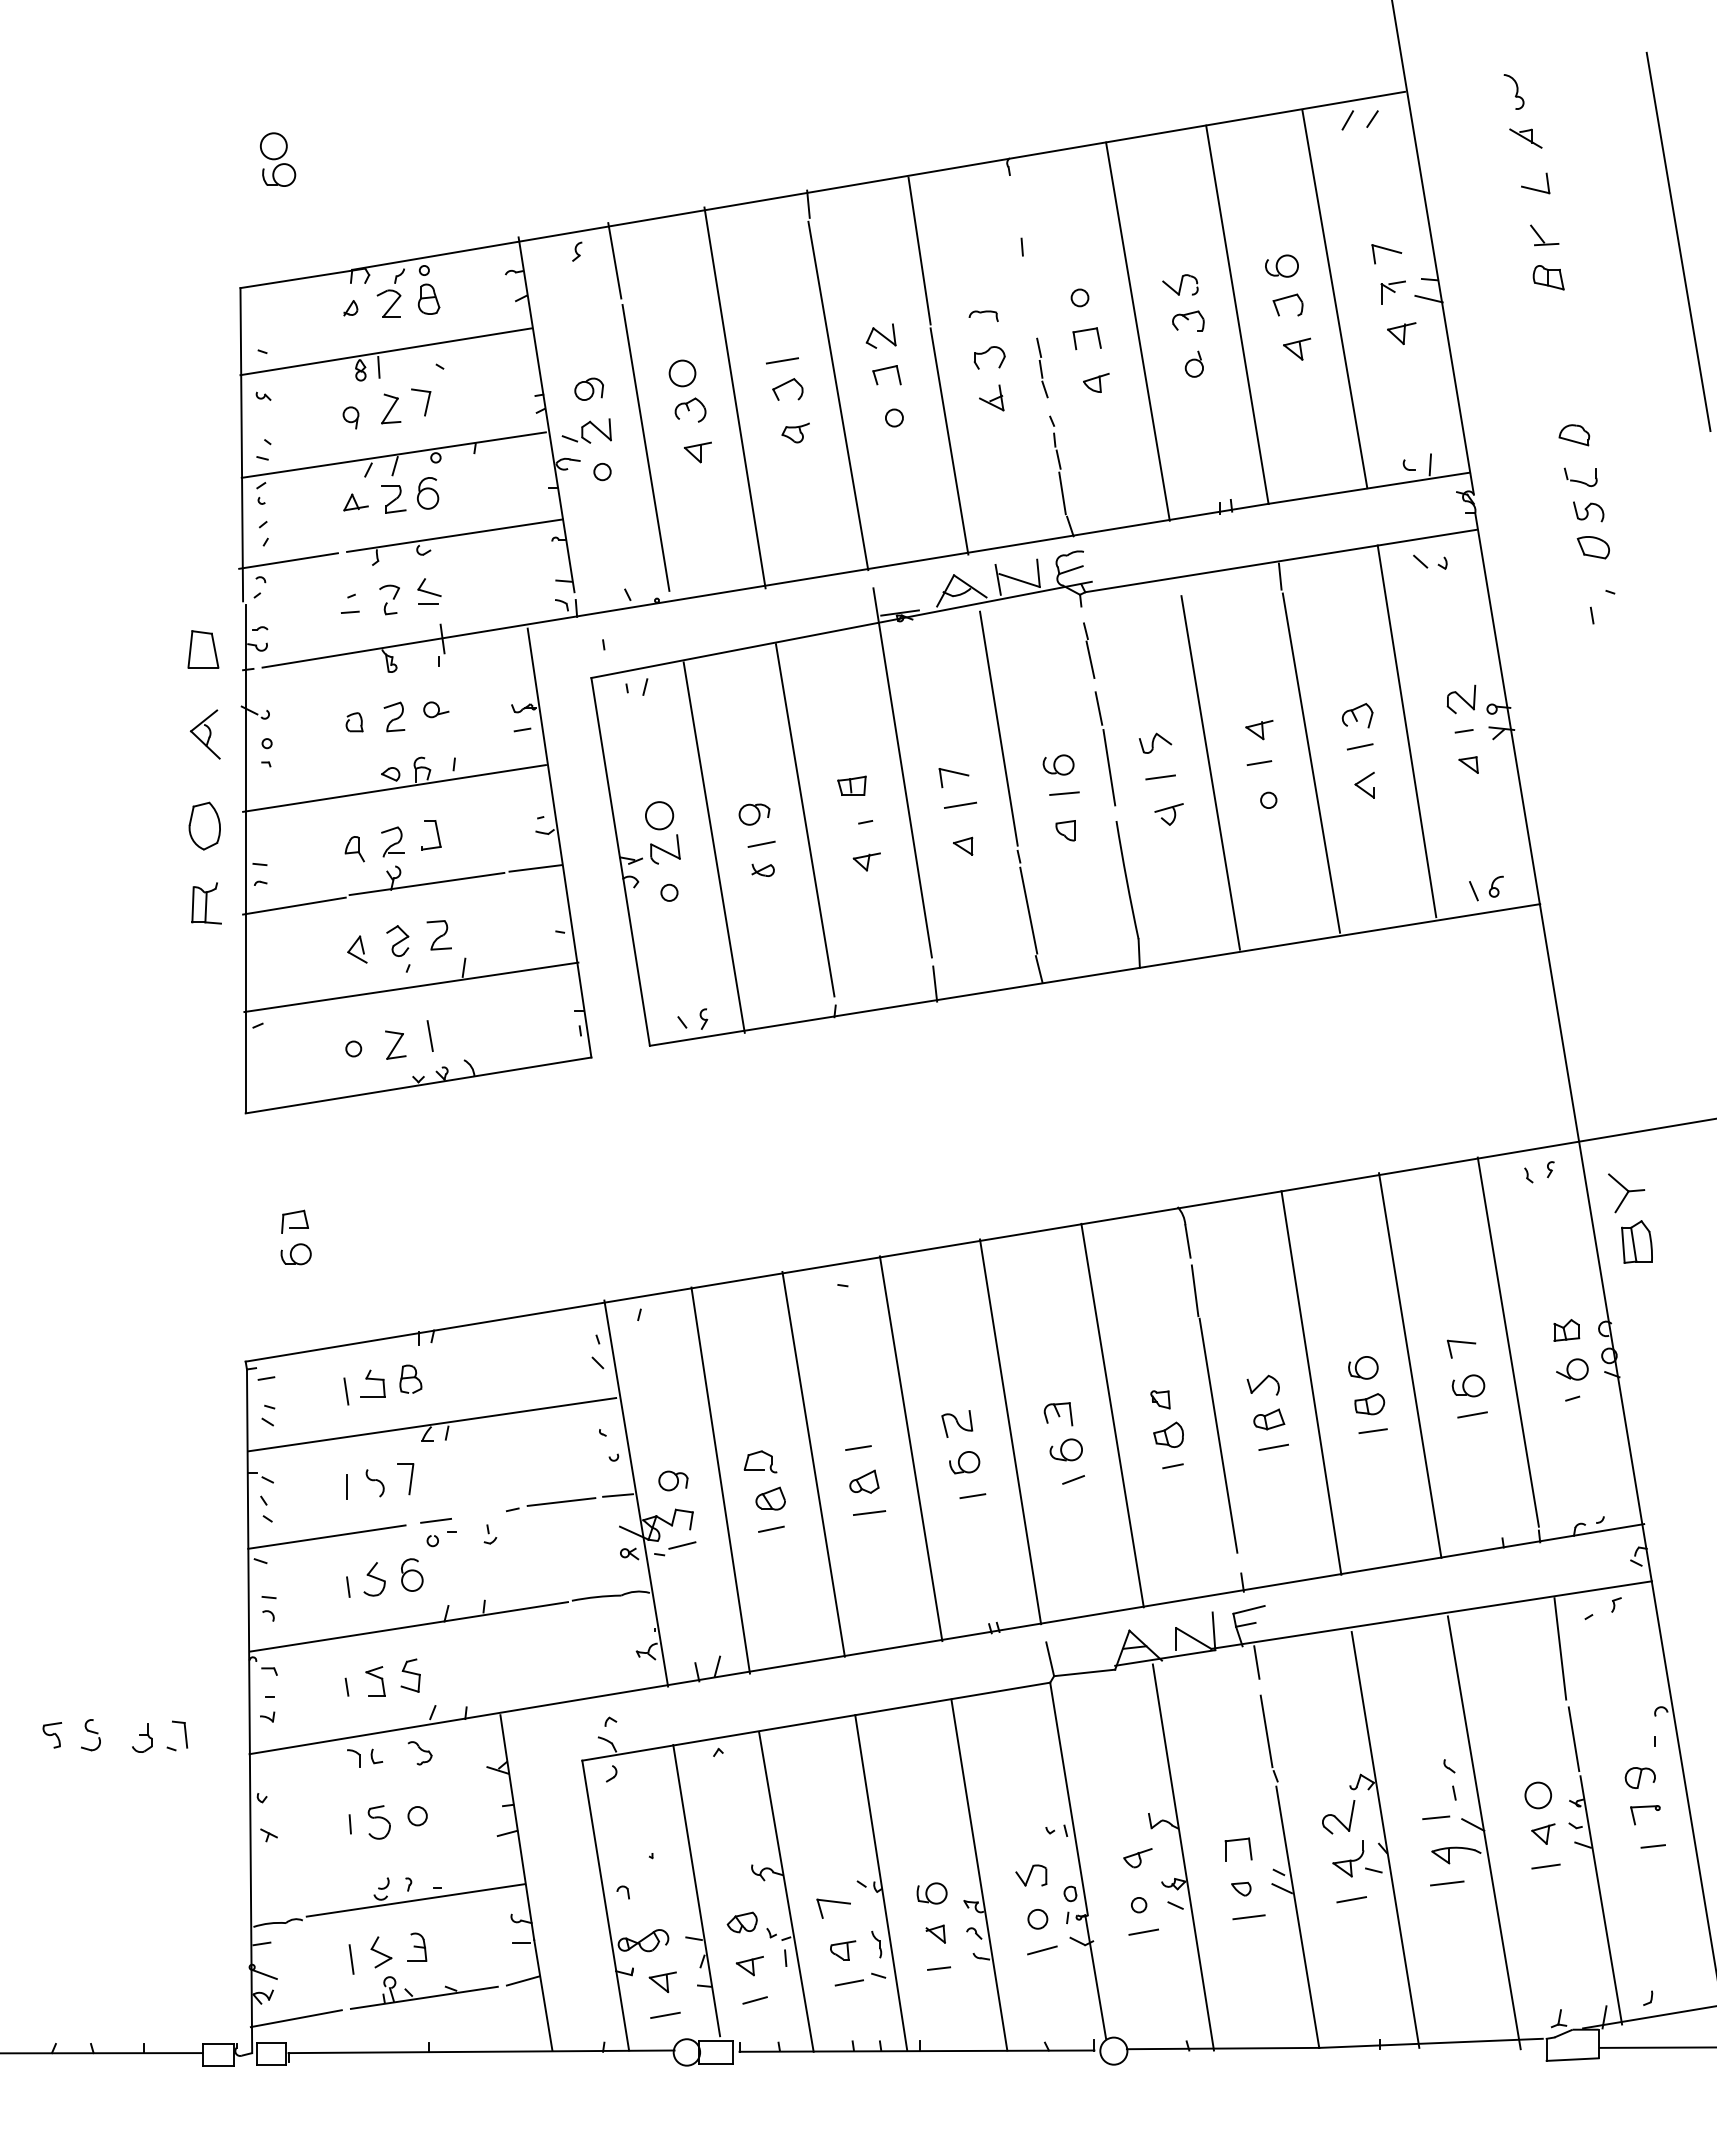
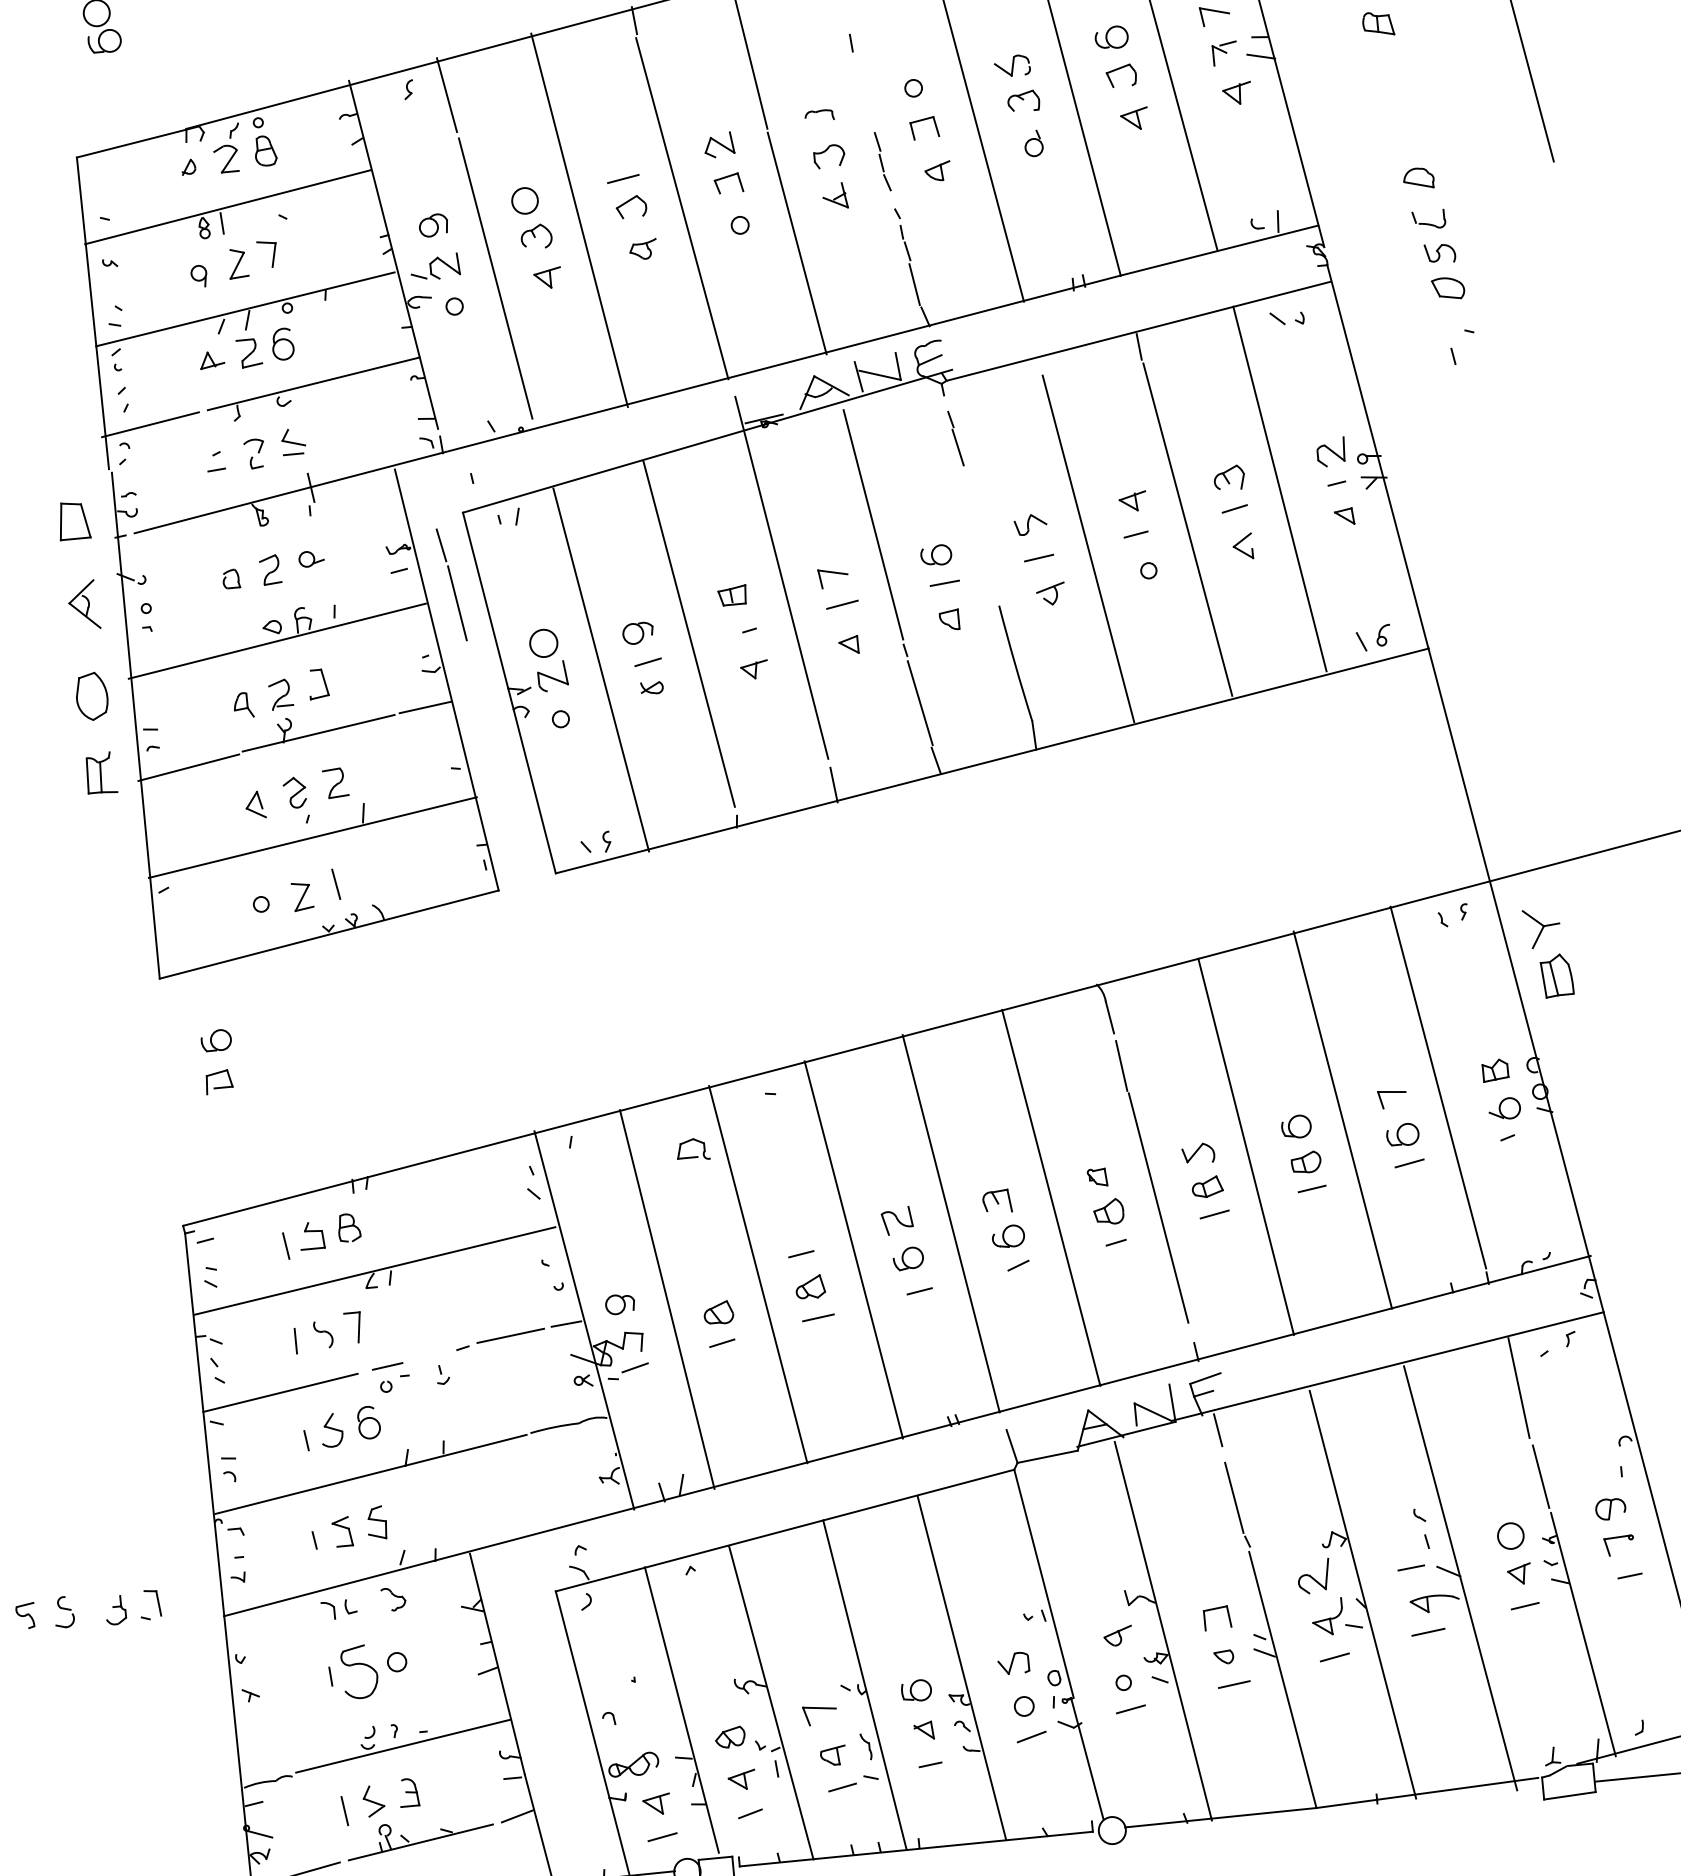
part: (1105, 748) -> (451, 584), moved
part: (295, 1254) -> (215, 1040), moved
part: (760, 1469) -> (693, 1157), moved
part: (378, 1822) -> (358, 1672), size x1.6

